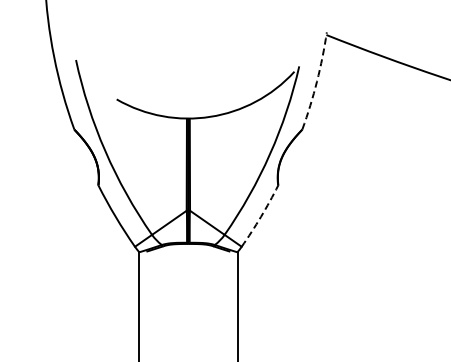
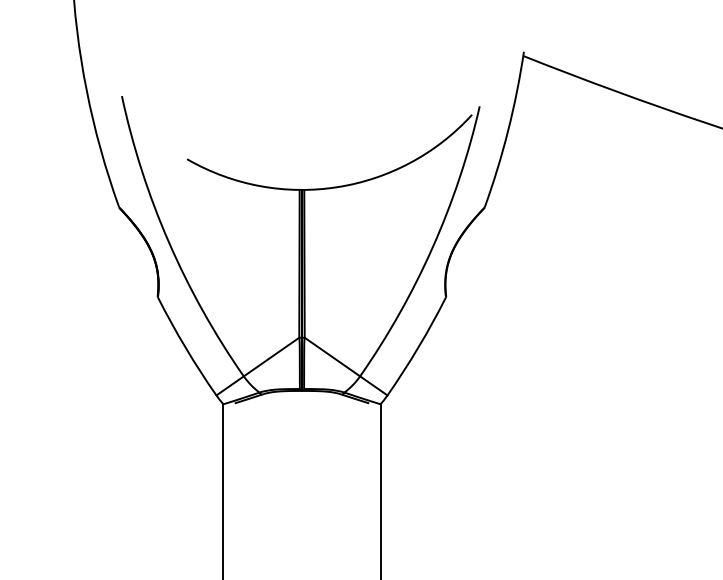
arc: (317, 81) -> (508, 130), dashed -> solid
arc: (261, 216) -> (419, 346), dashed -> solid

